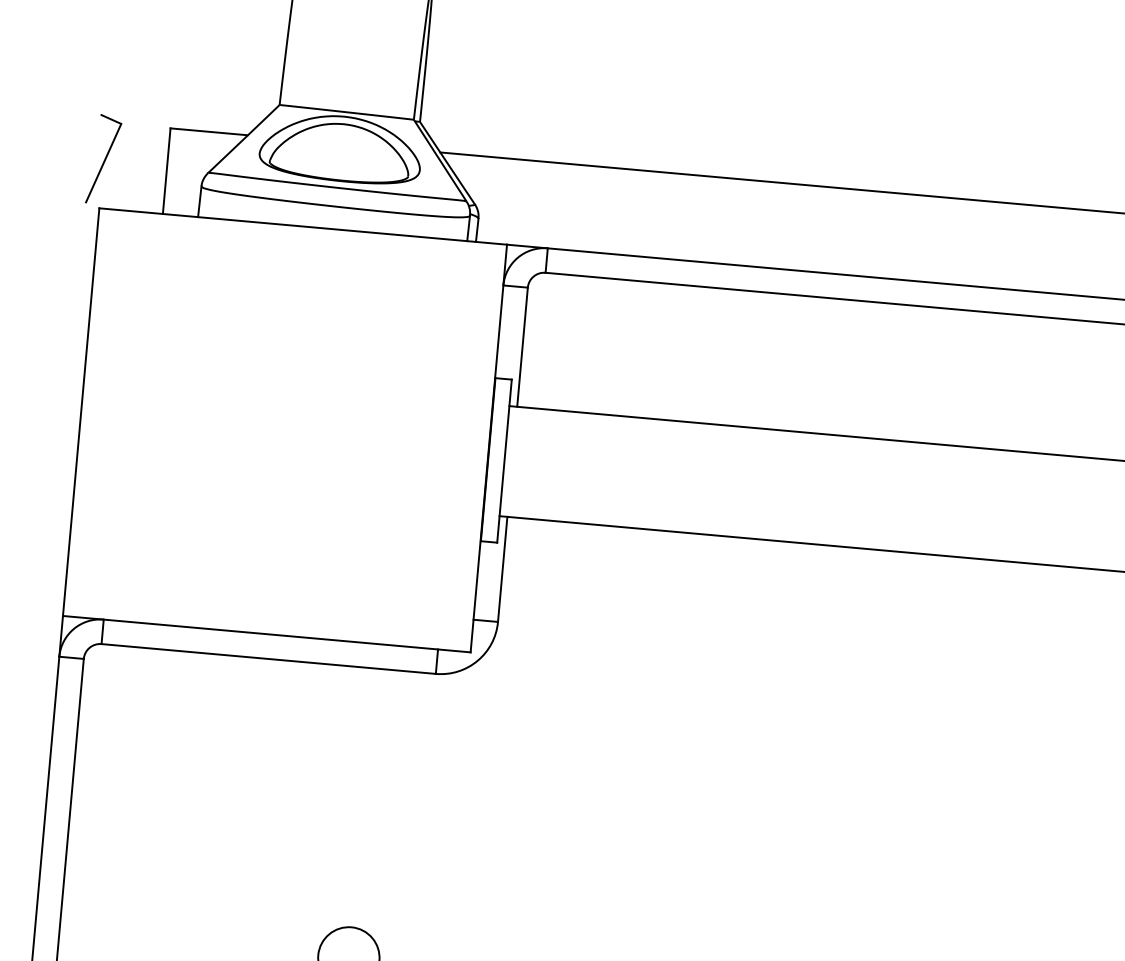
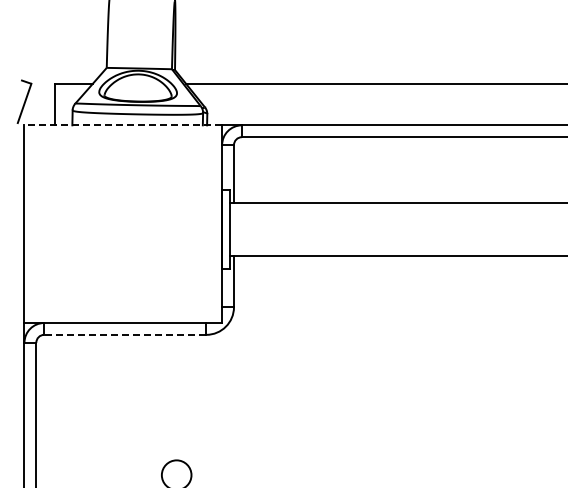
line: (303, 226) -> (123, 125), solid -> dashed
line: (267, 658) -> (124, 334), solid -> dashed

